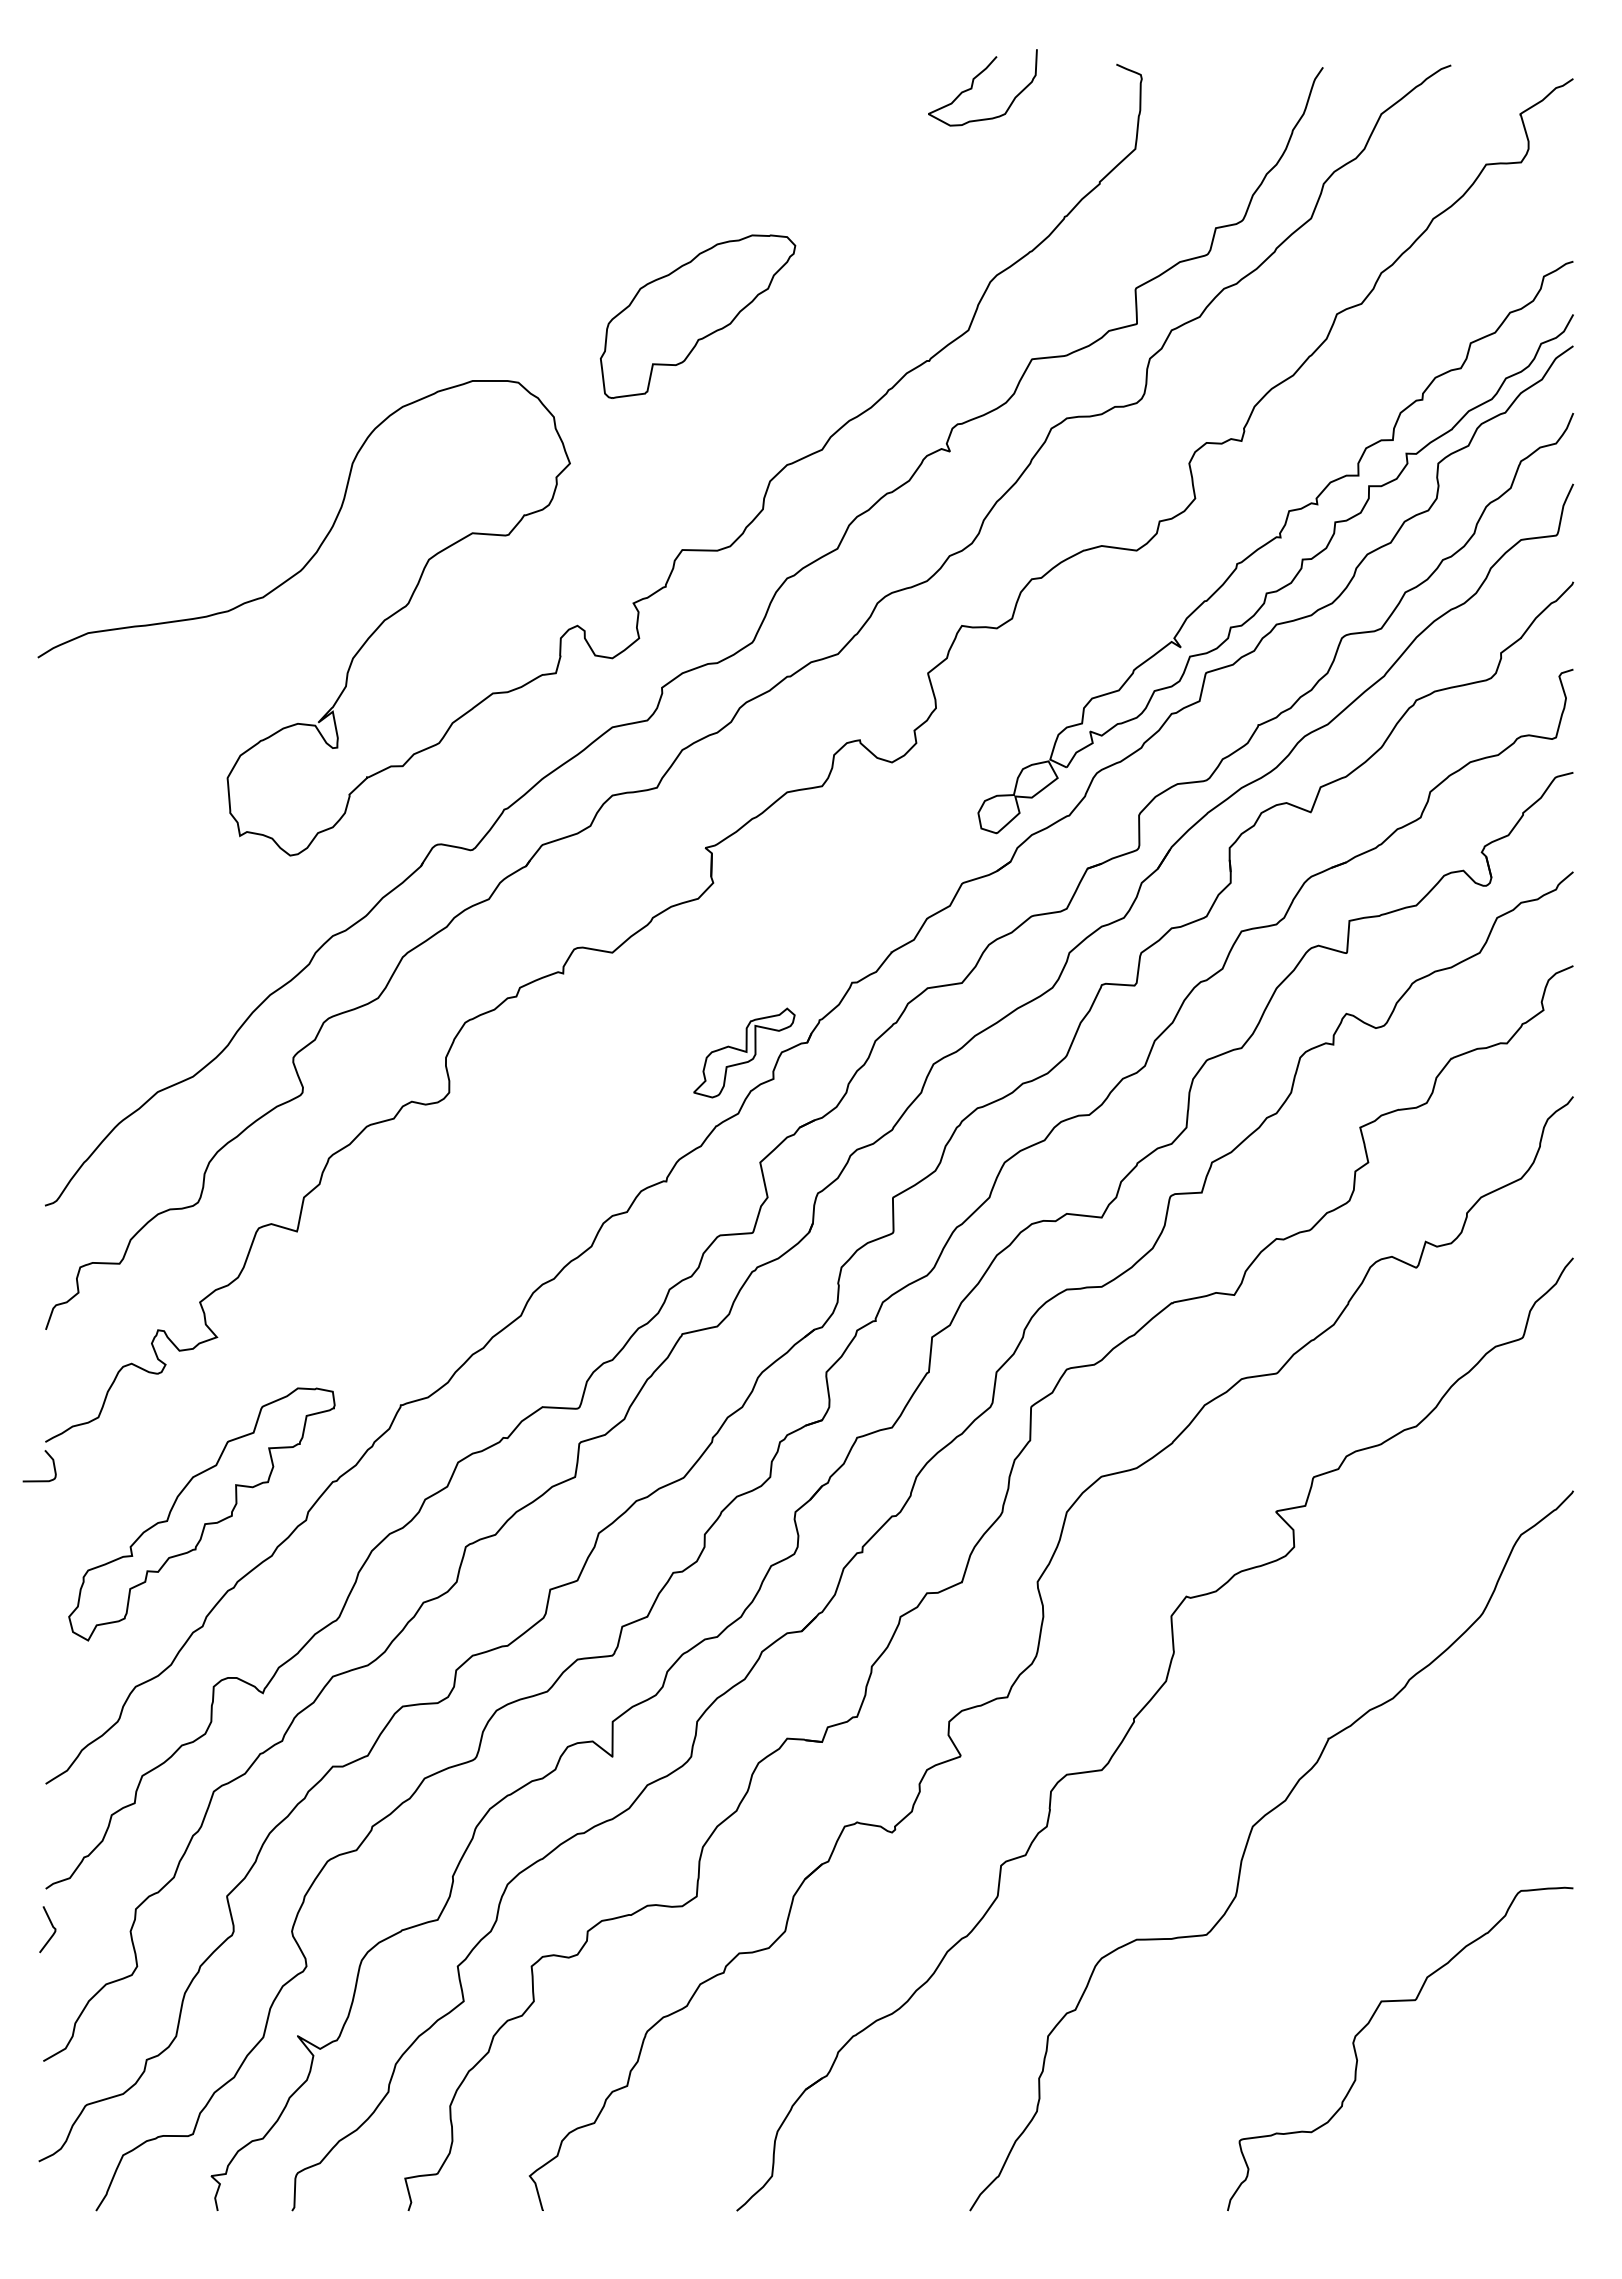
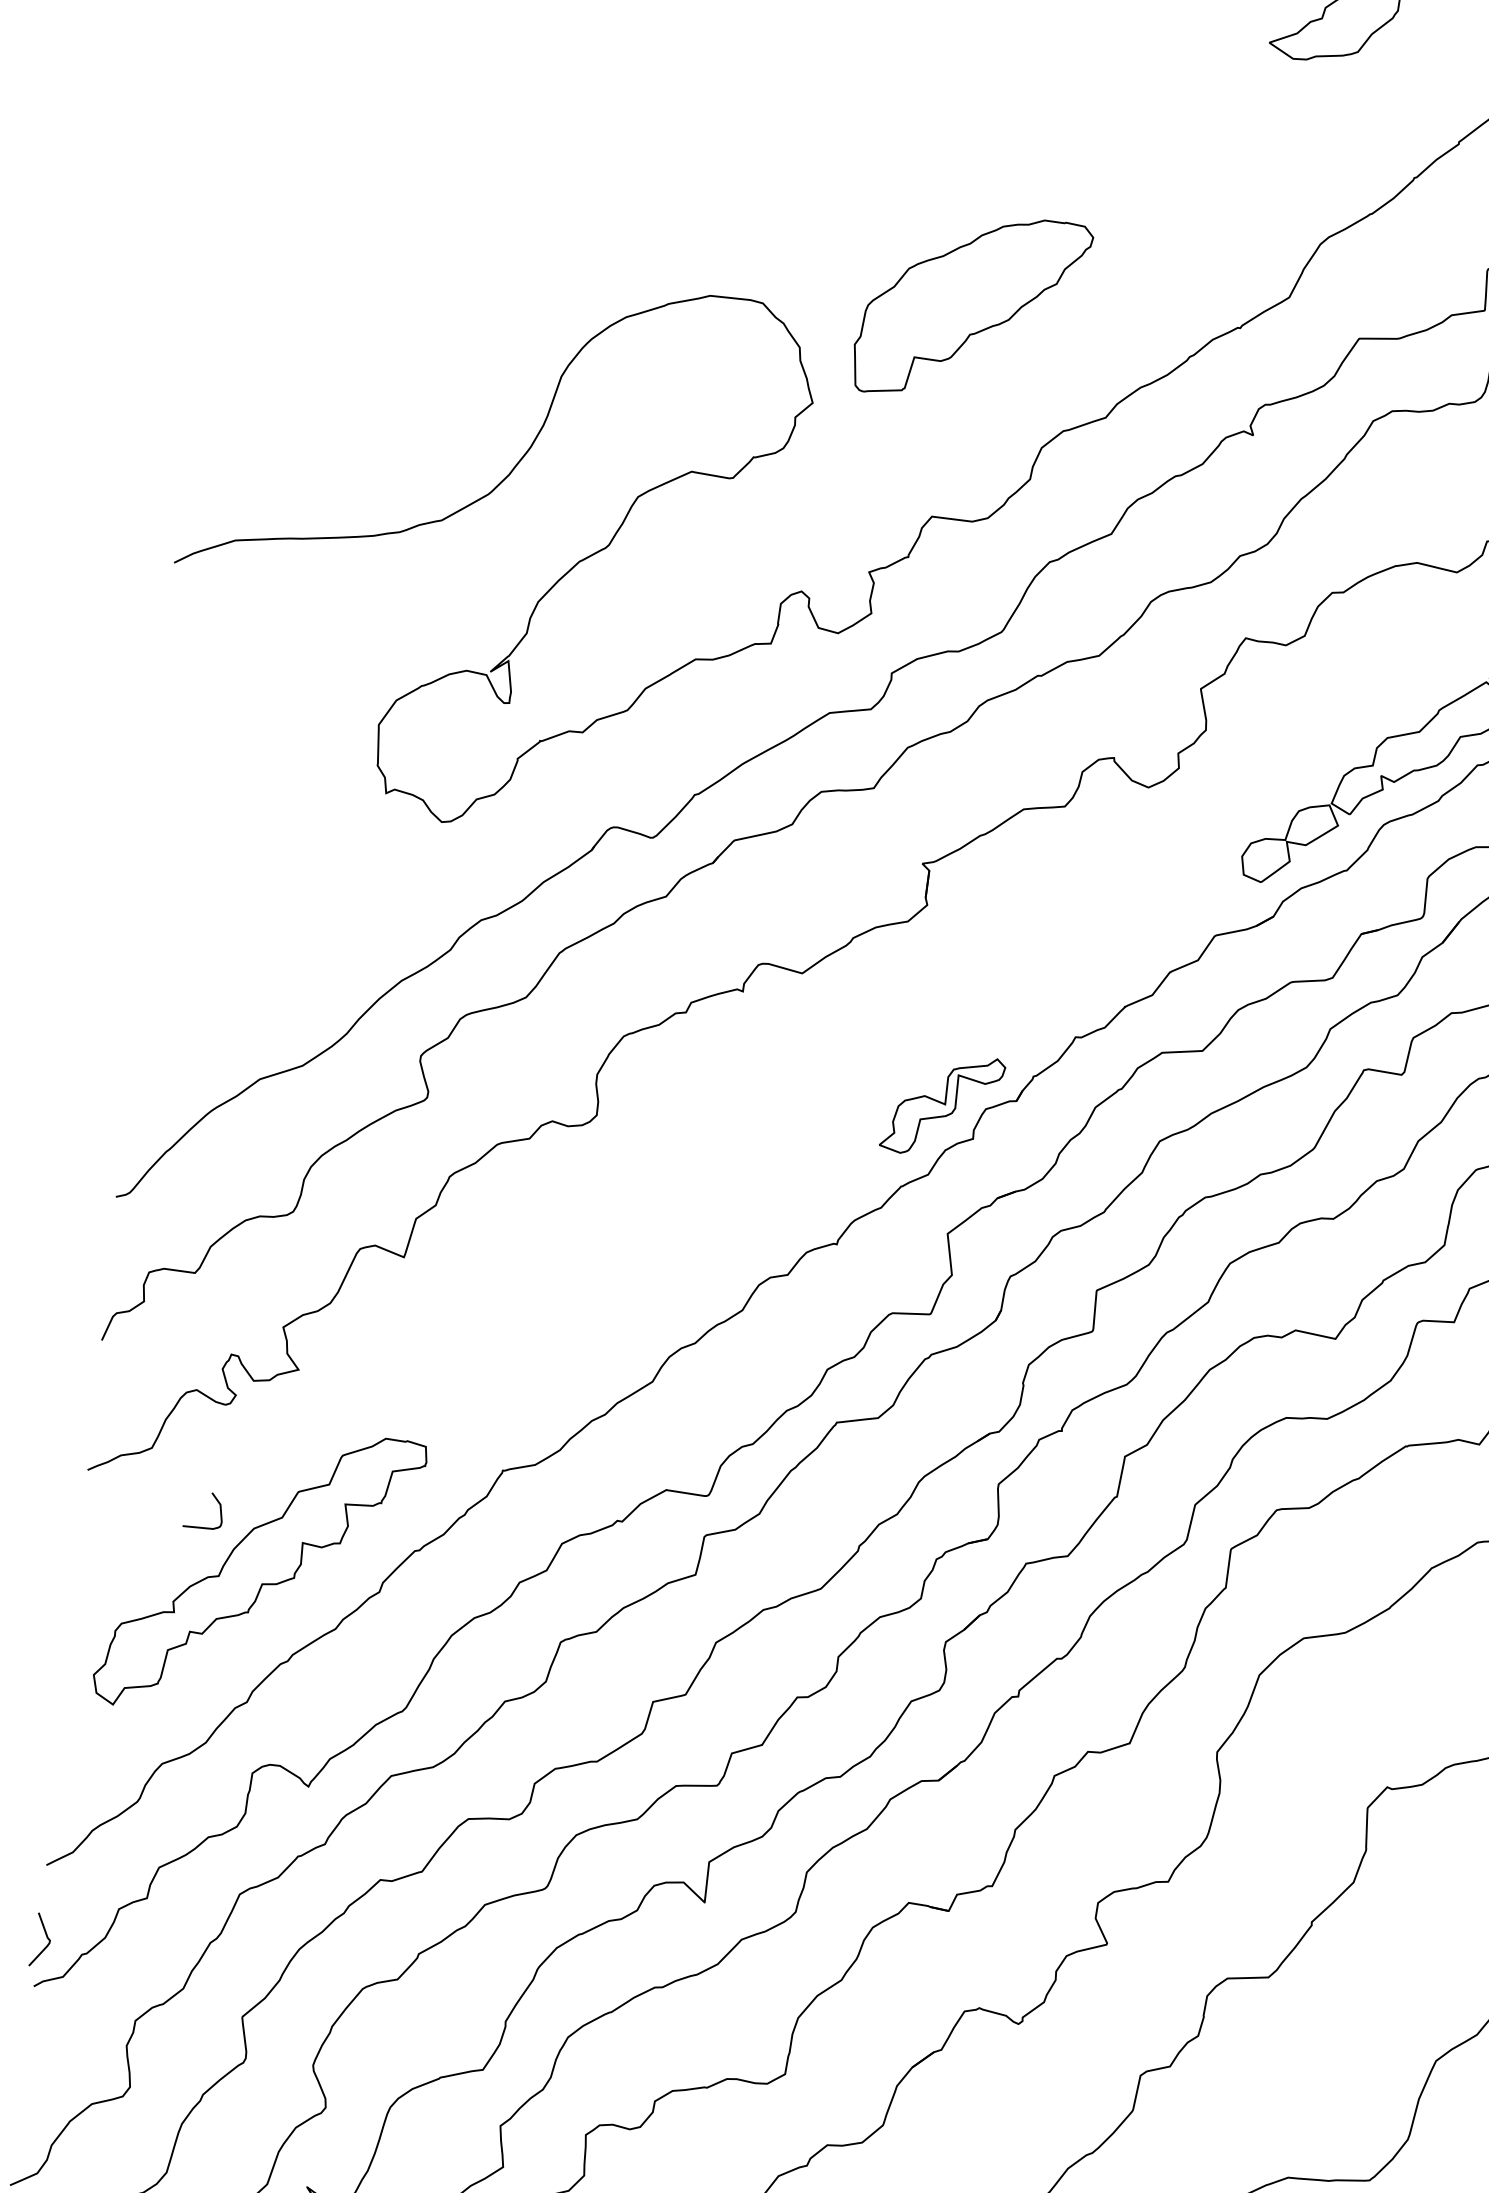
part: (697, 316) -> (971, 307), moved
curve: (50, 1458) -> (217, 1502), moved
curve: (52, 1927) -> (46, 1938), moved

